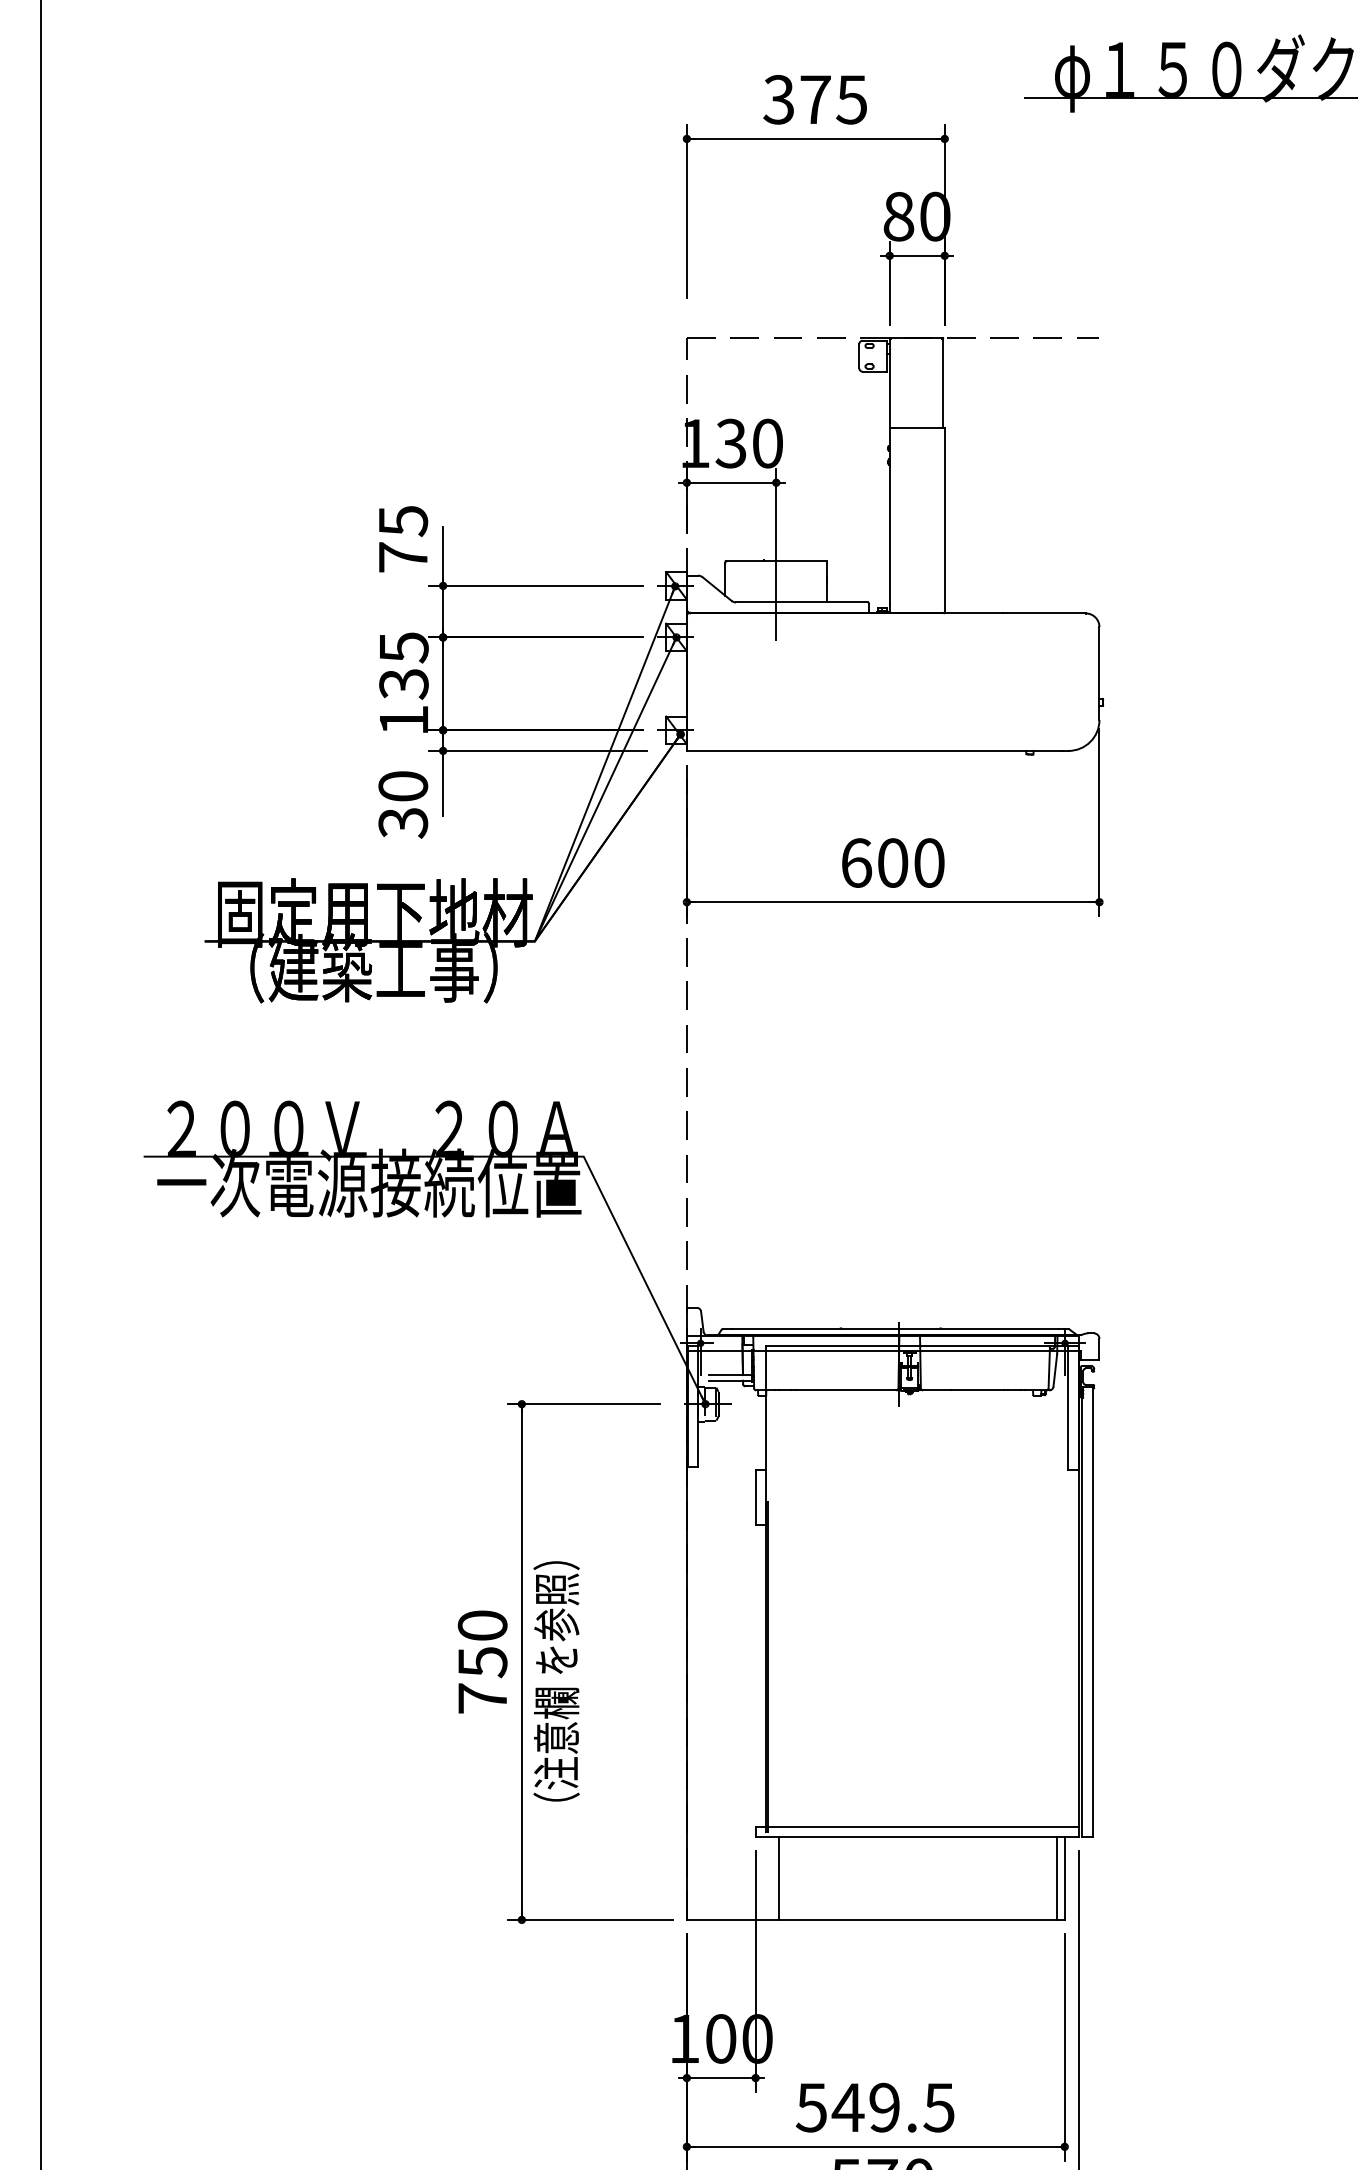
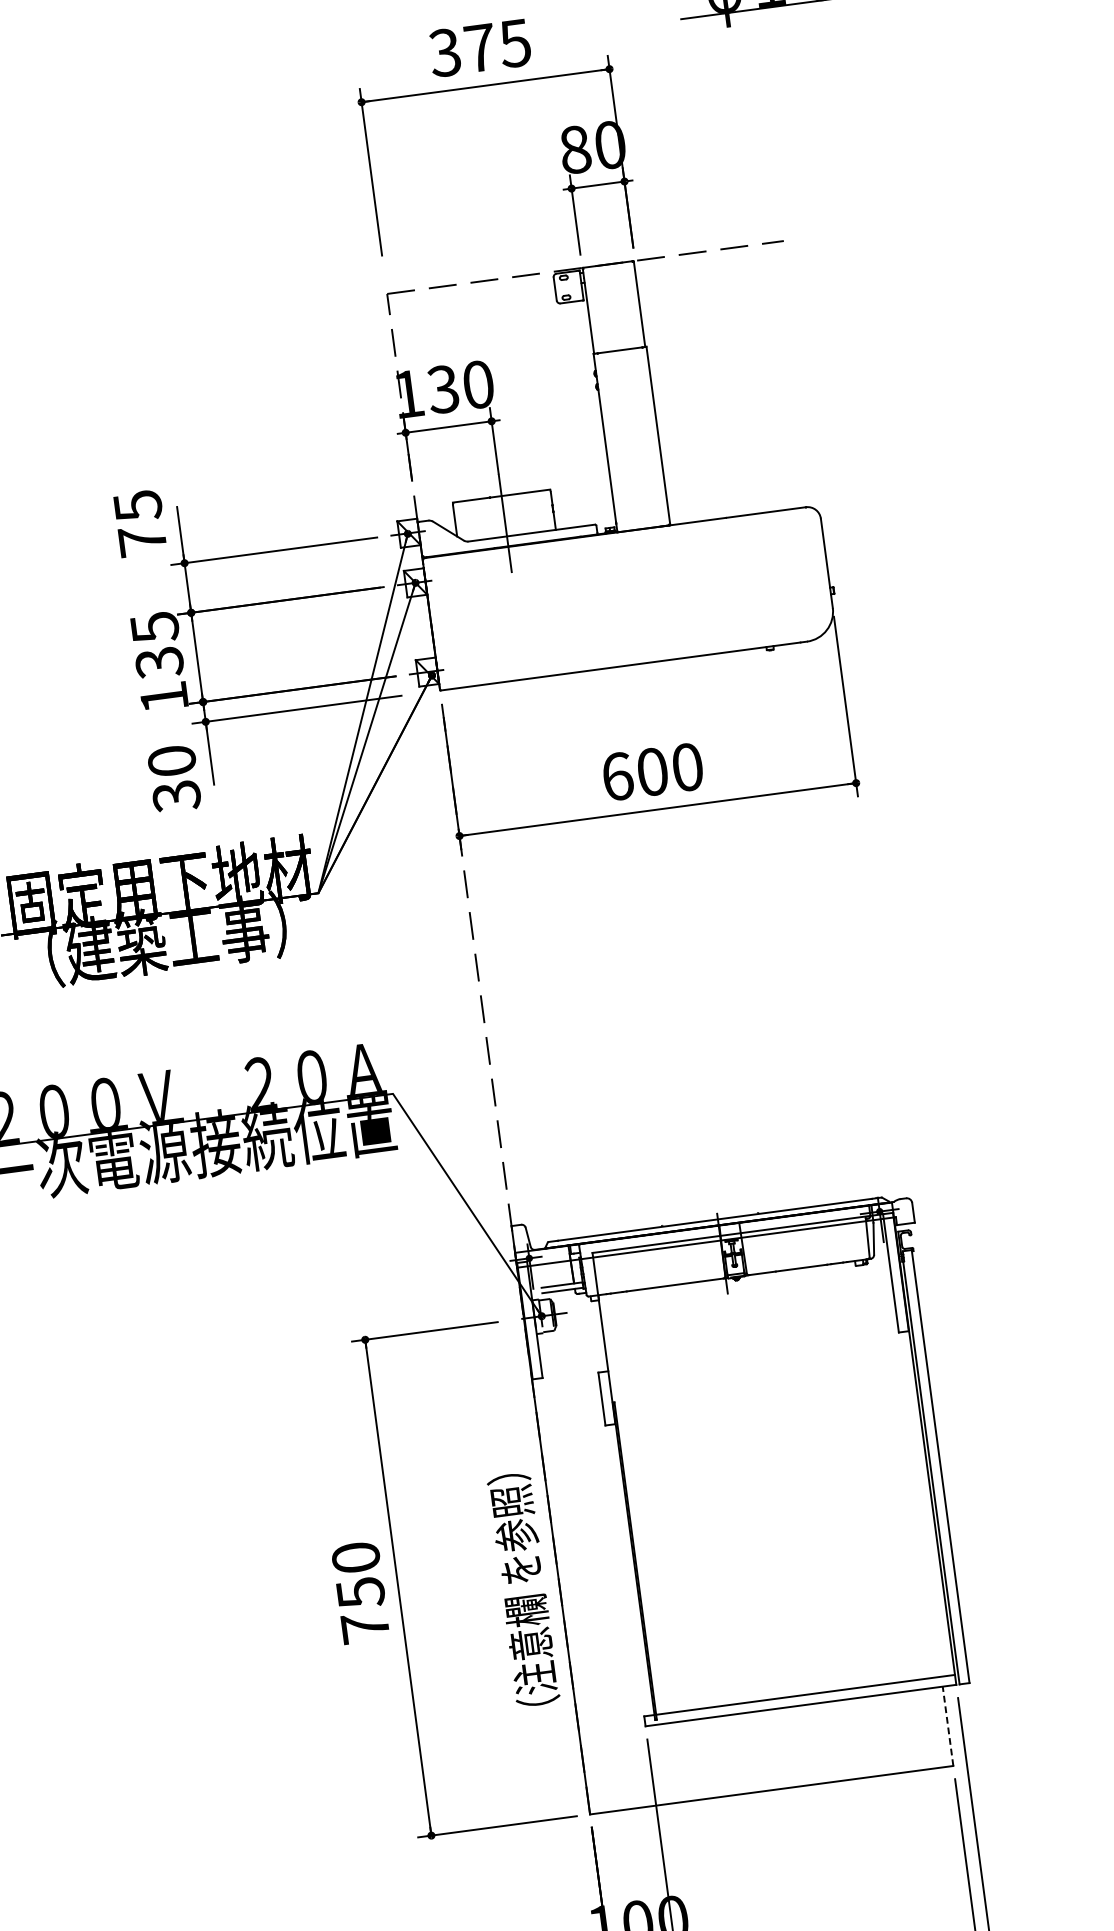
text: (556, 1681) -> (523, 1590), moved
line: (779, 1878) -> (673, 1762), removed
line: (1056, 1878) -> (940, 1727), removed
line: (1064, 1878) -> (947, 1726), solid -> dashed

